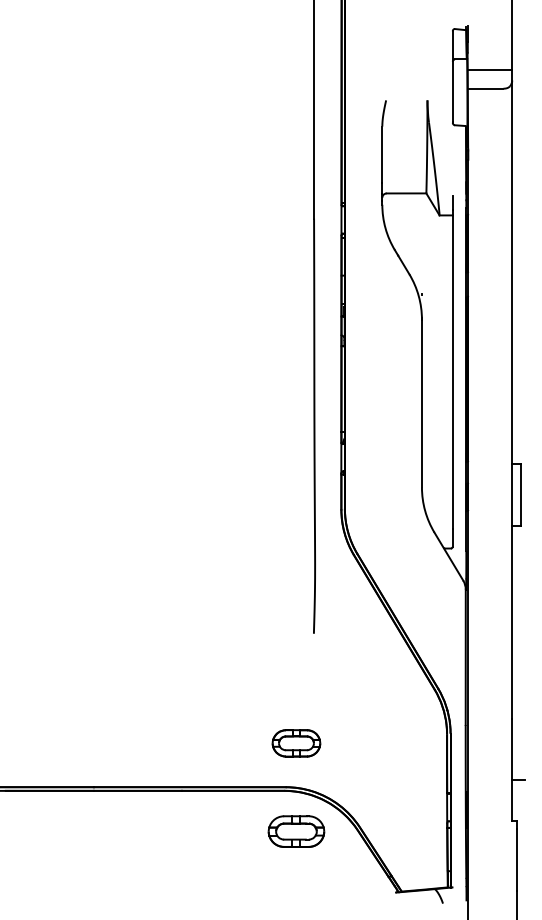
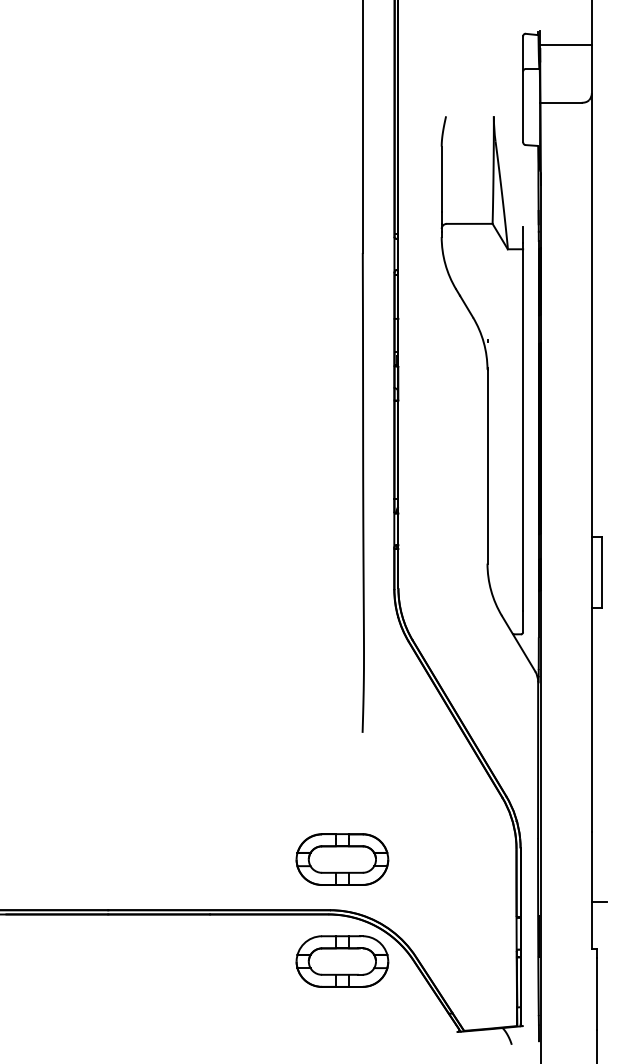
line: (489, 69) -> (565, 44), moved
part: (296, 743) -> (342, 859), size x1.67
part: (296, 831) -> (342, 961), size x1.43

